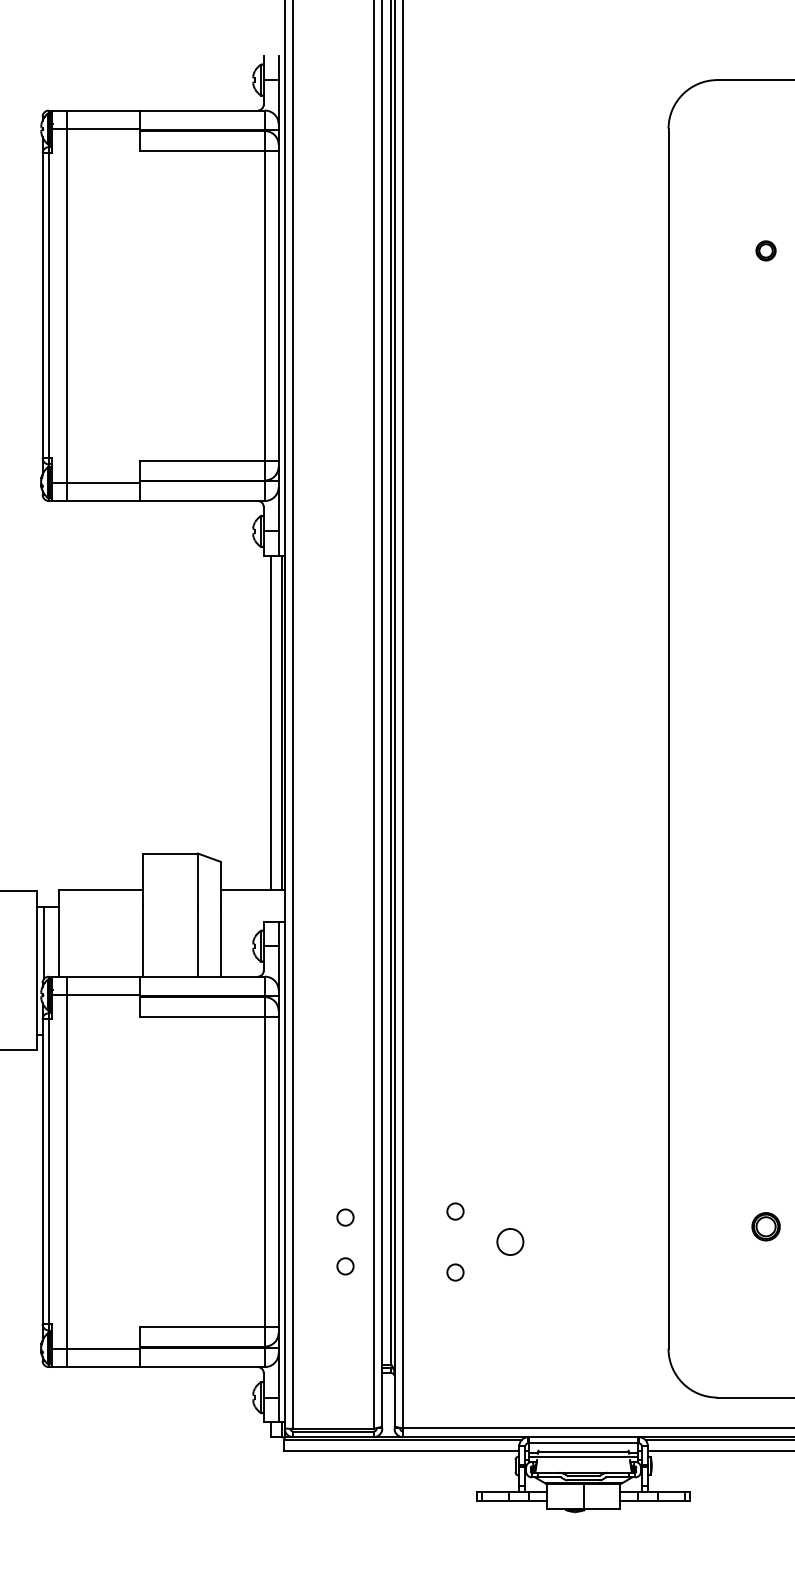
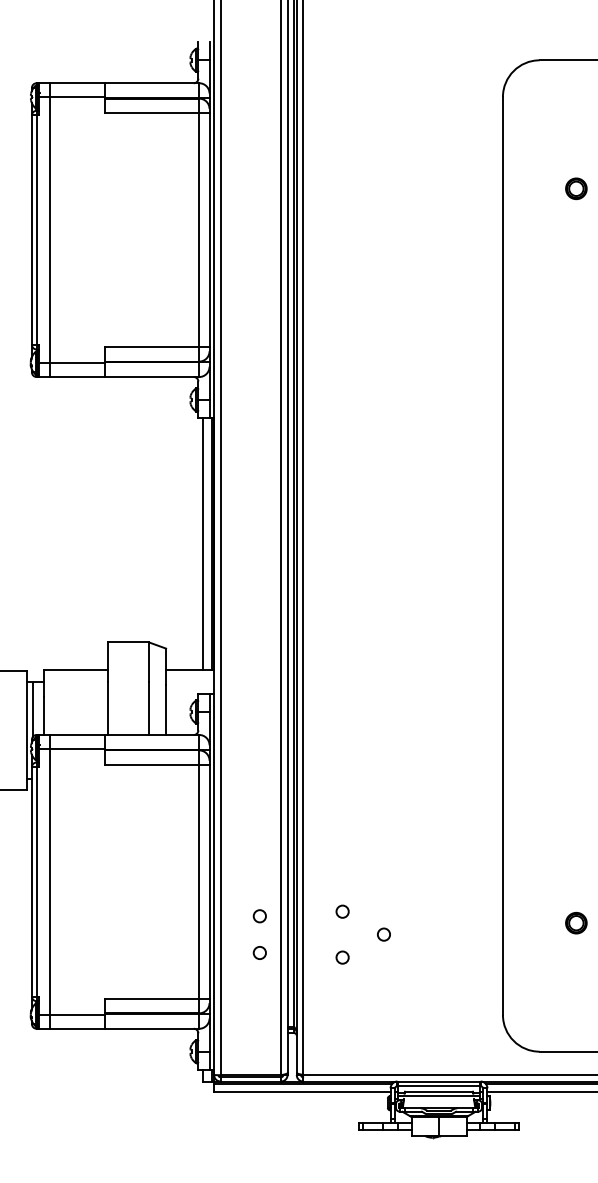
part: (765, 250) -> (575, 188), size x1.43
circle: (510, 1241) -> (384, 934), size x0.62

